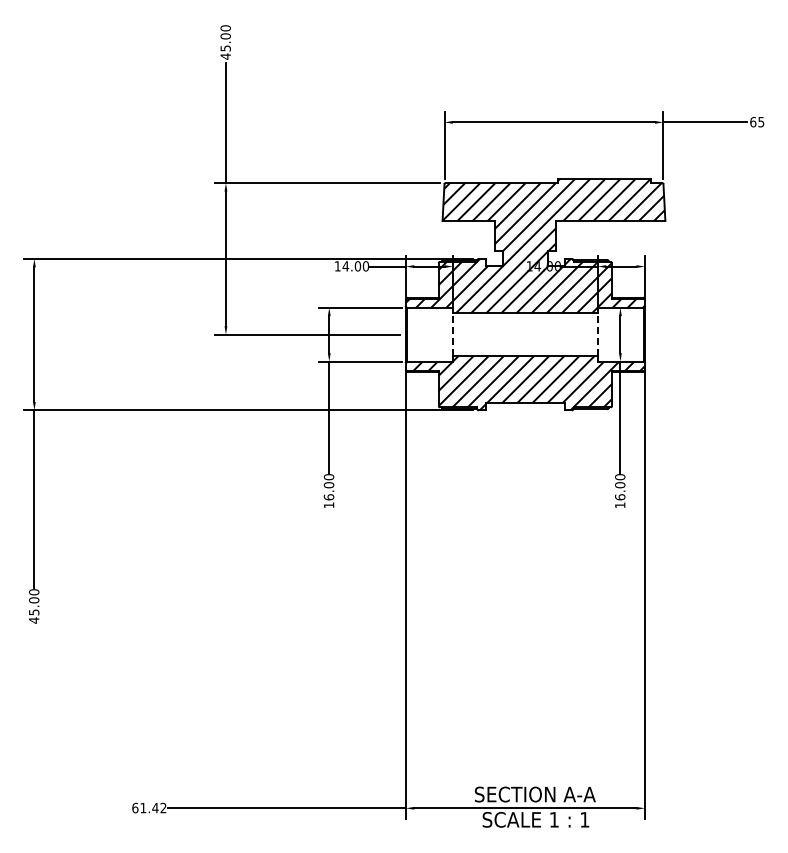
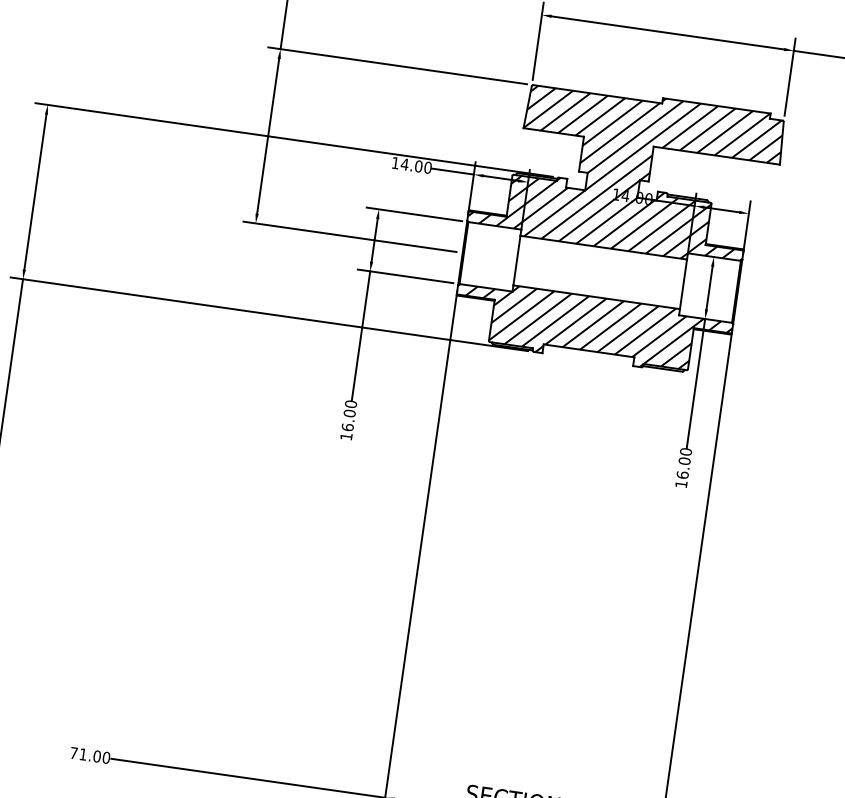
line: (452, 334) -> (516, 260), dashed -> solid
line: (597, 334) -> (683, 284), dashed -> solid
text: (149, 807) -> (90, 754), 61.42 -> 71.00

